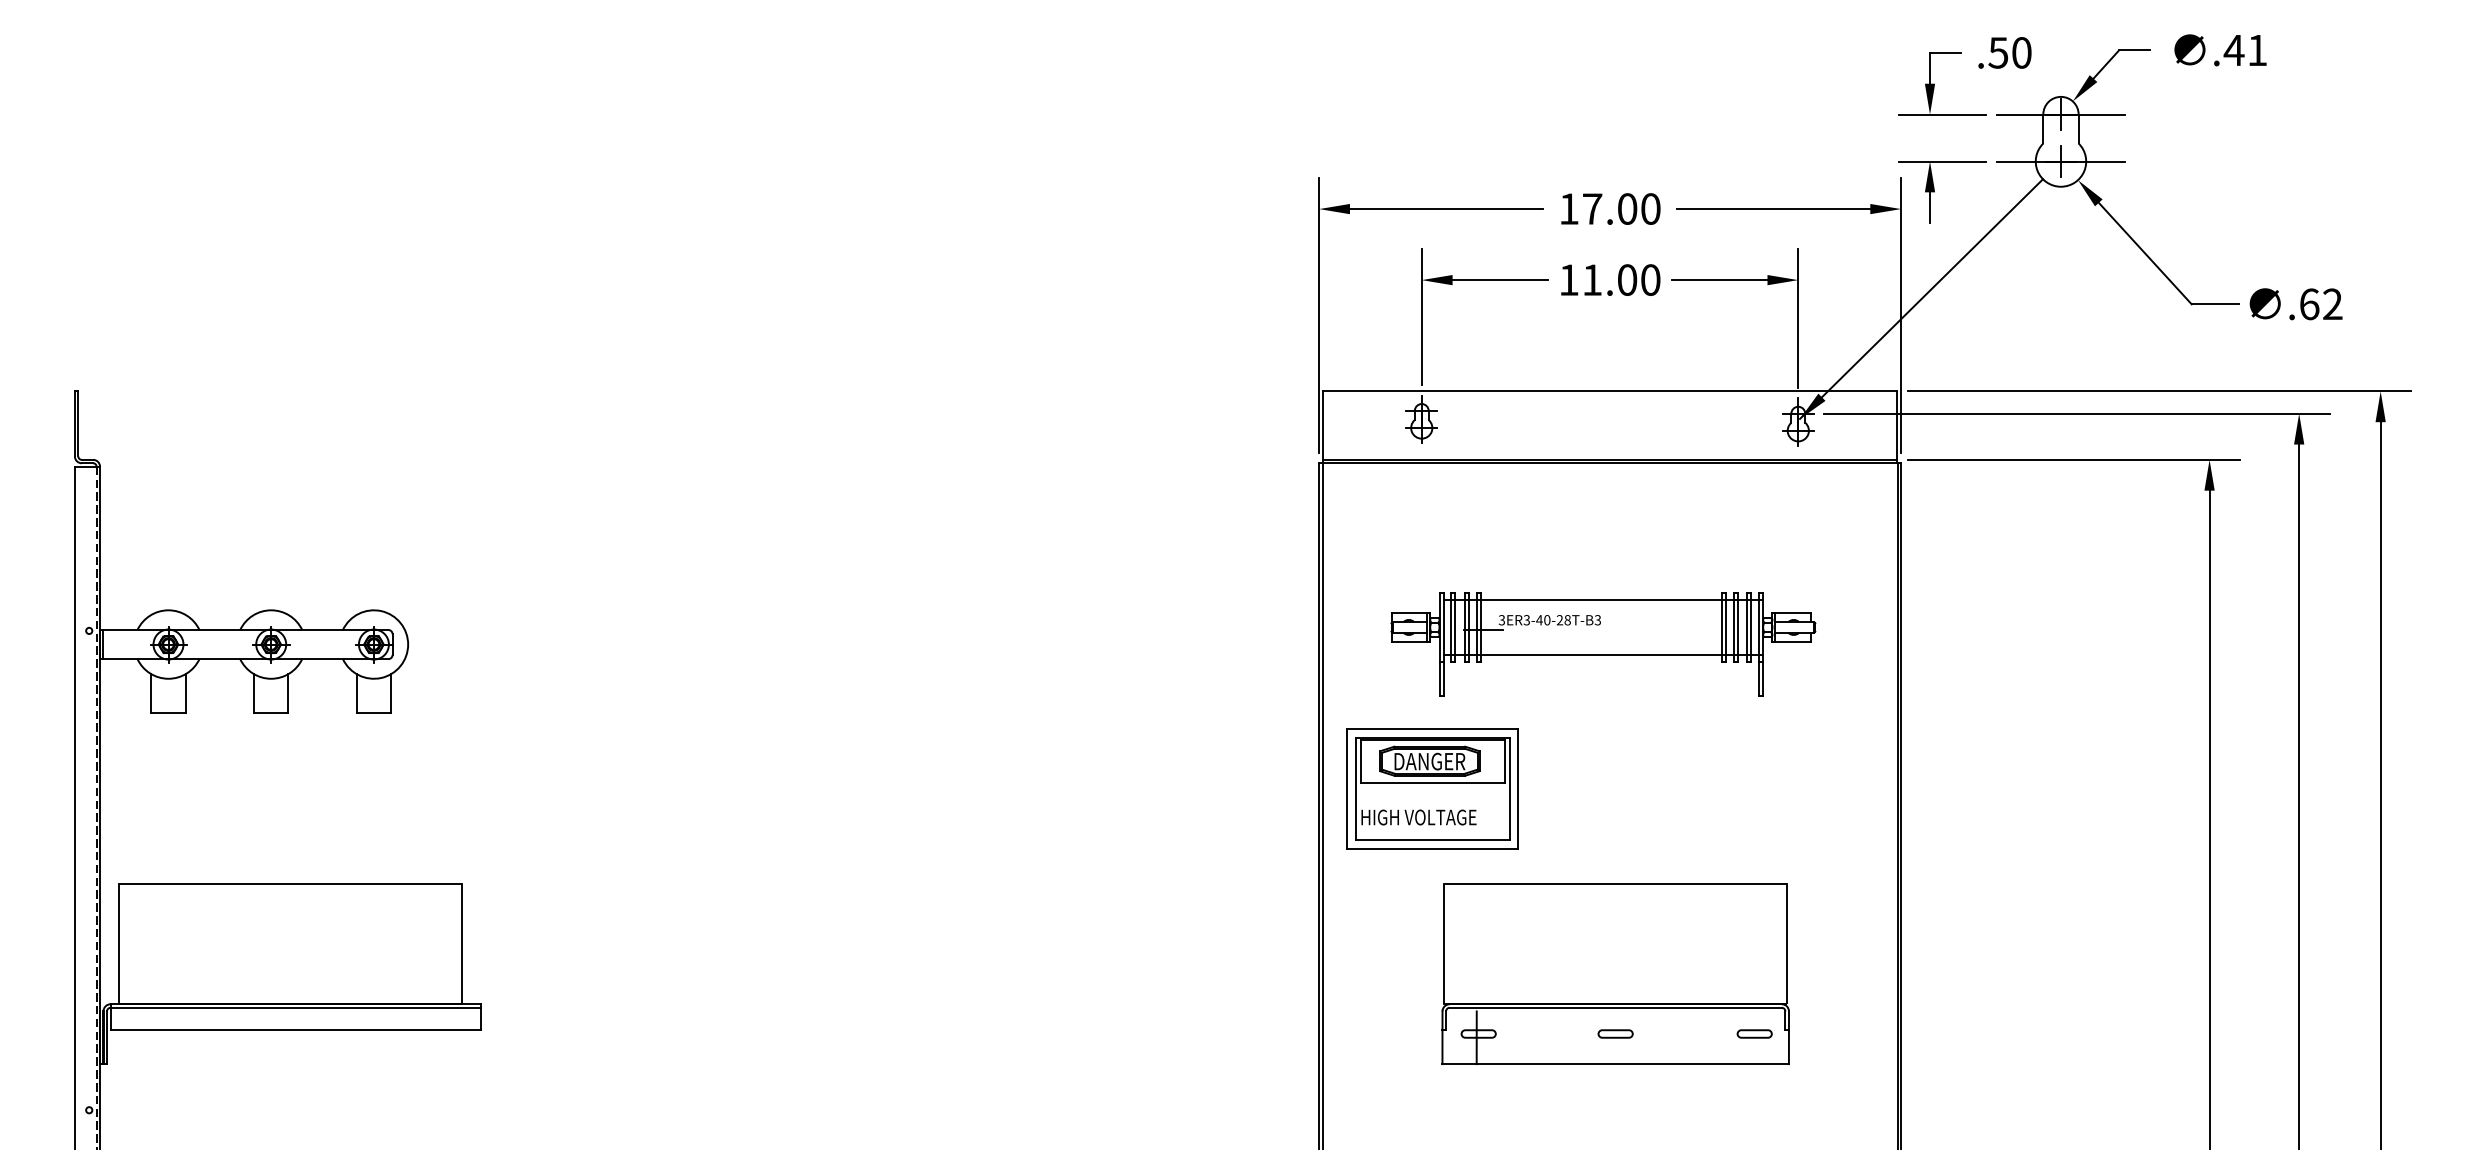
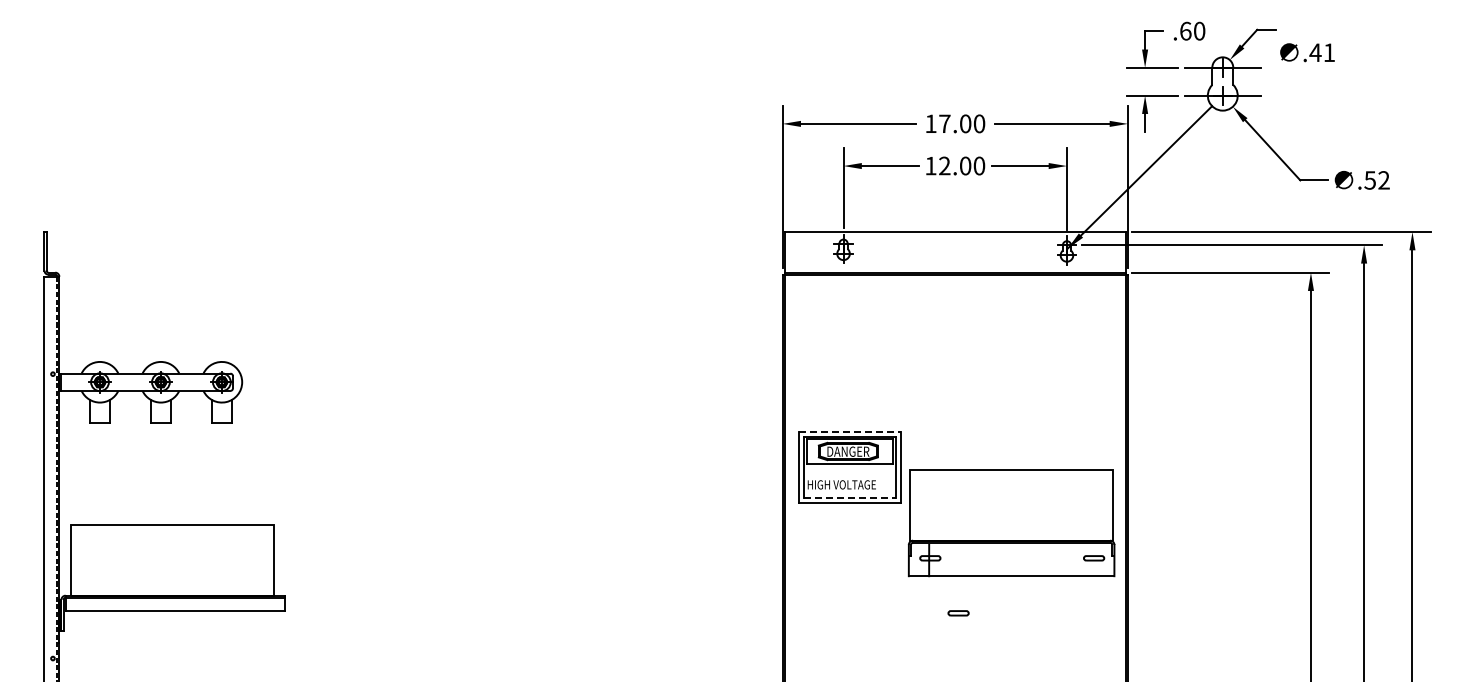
text: (2220, 49) -> (1307, 52), moved
text: (1998, 51) -> (1185, 30), .50 -> .60
text: (1591, 279) -> (944, 165), 11.00 -> 12.00
text: (2309, 304) -> (1370, 180), .62 -> .52
part: (1603, 644) -> (951, 382), removed
line: (1433, 729) -> (850, 432), solid -> dashed
line: (1433, 840) -> (850, 498), solid -> dashed
part: (1615, 975) -> (1011, 523), moved

